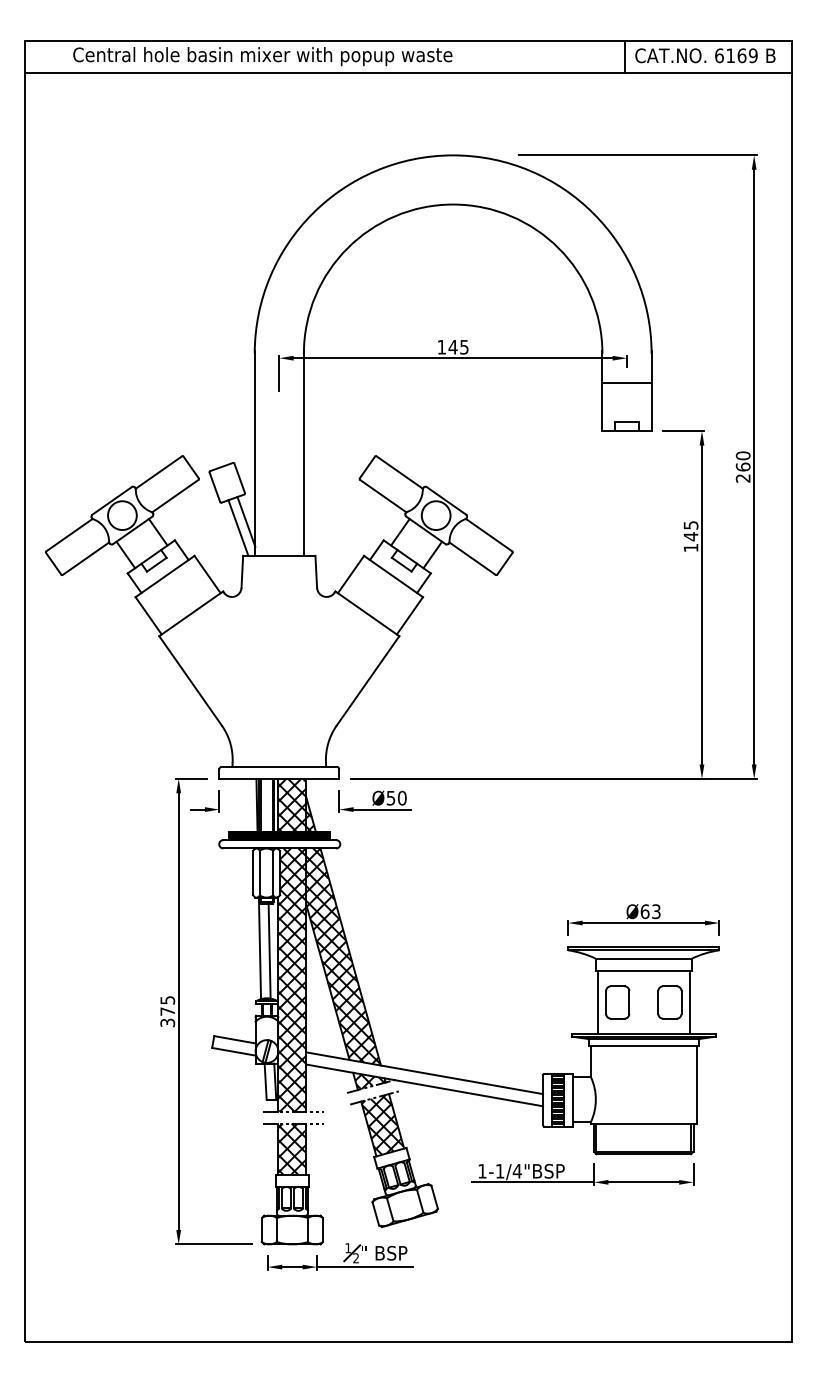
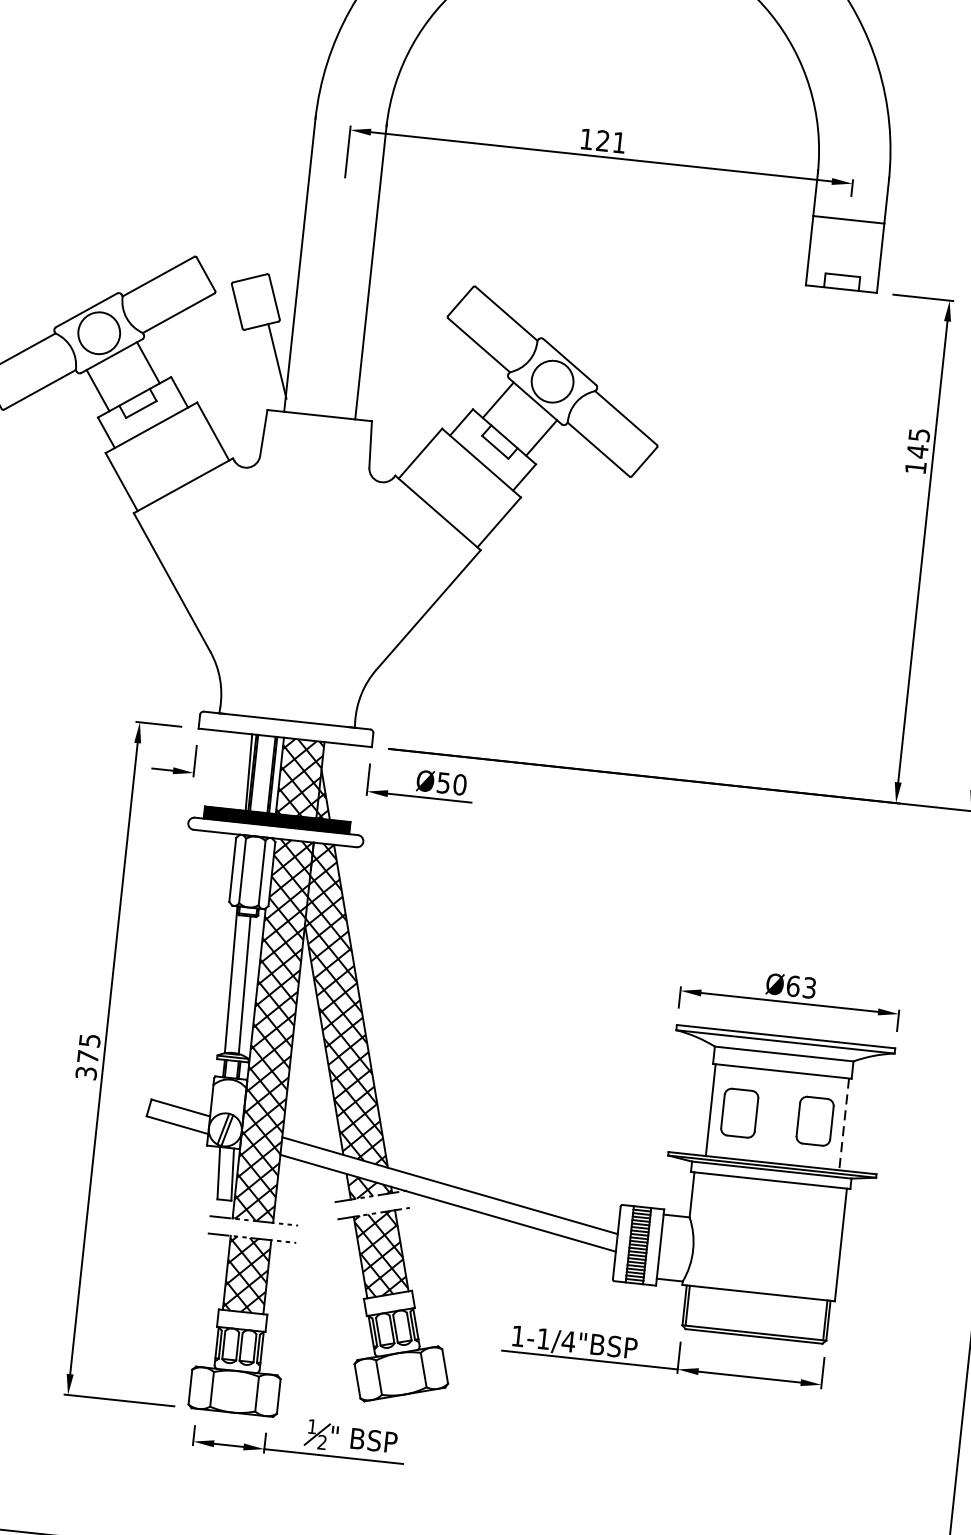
text: (458, 346) -> (610, 140), 145 -> 121
line: (238, 527) -> (265, 368), removed
line: (689, 1002) -> (843, 1124), solid -> dashed

